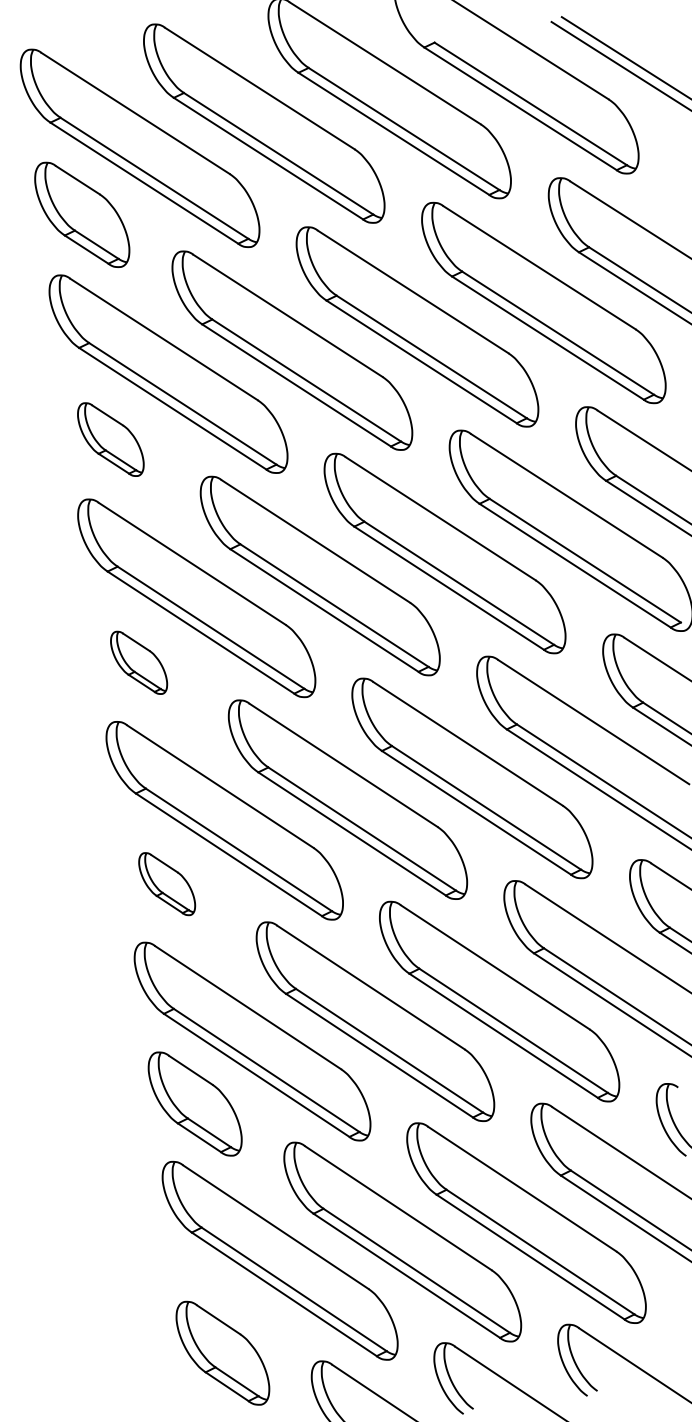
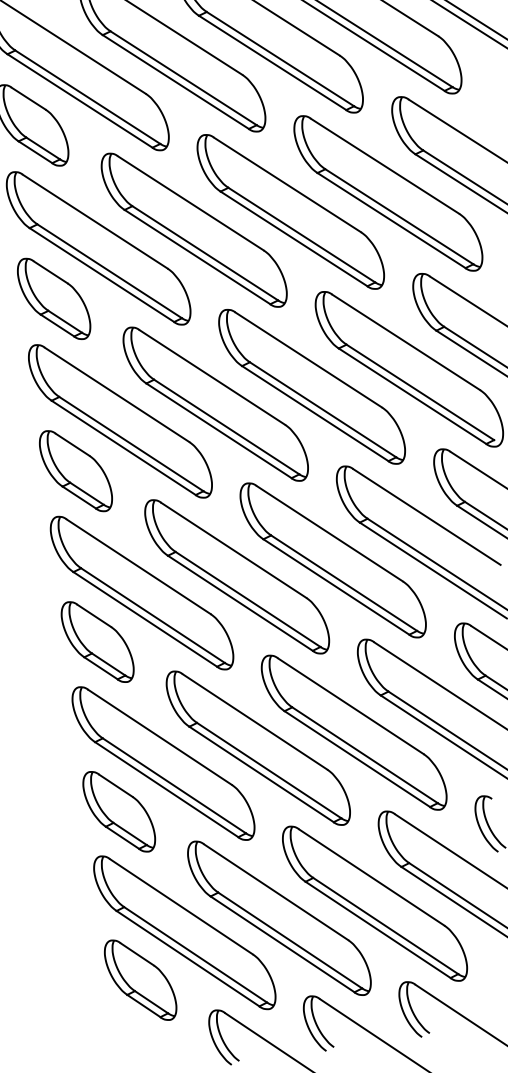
part: (110, 439) -> (53, 298), size x1.43
part: (138, 662) -> (75, 470), size x1.67
part: (166, 883) -> (97, 641), size x1.67
part: (222, 1352) -> (140, 979), moved

